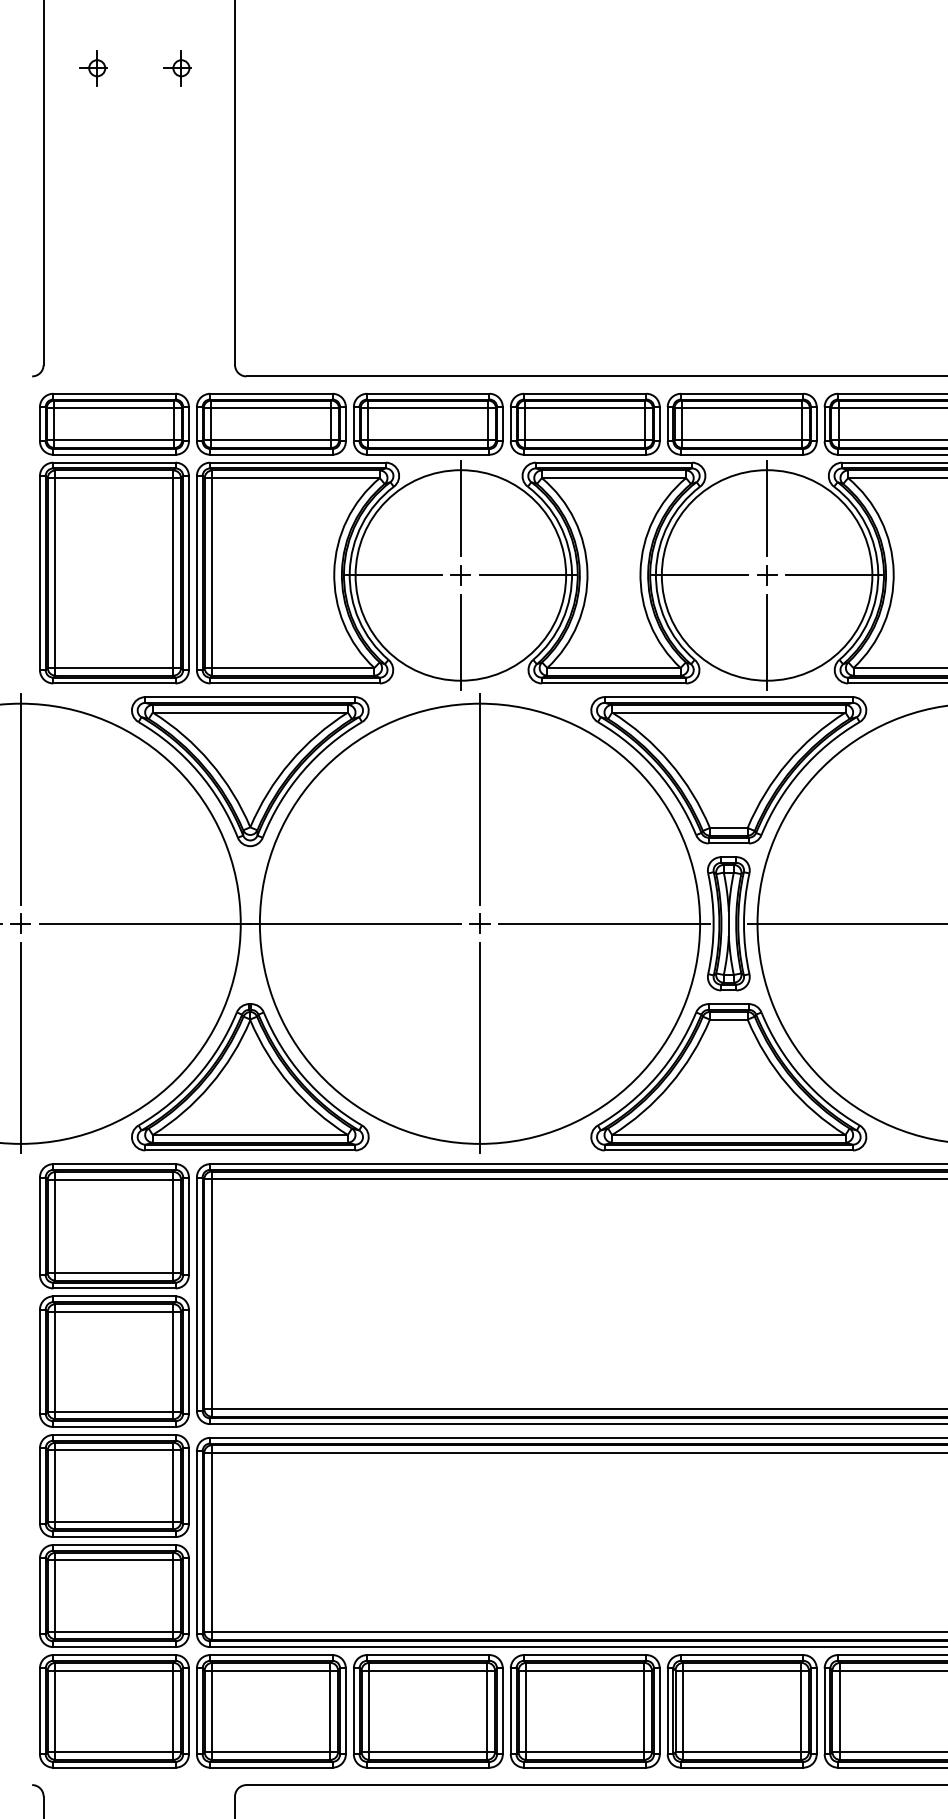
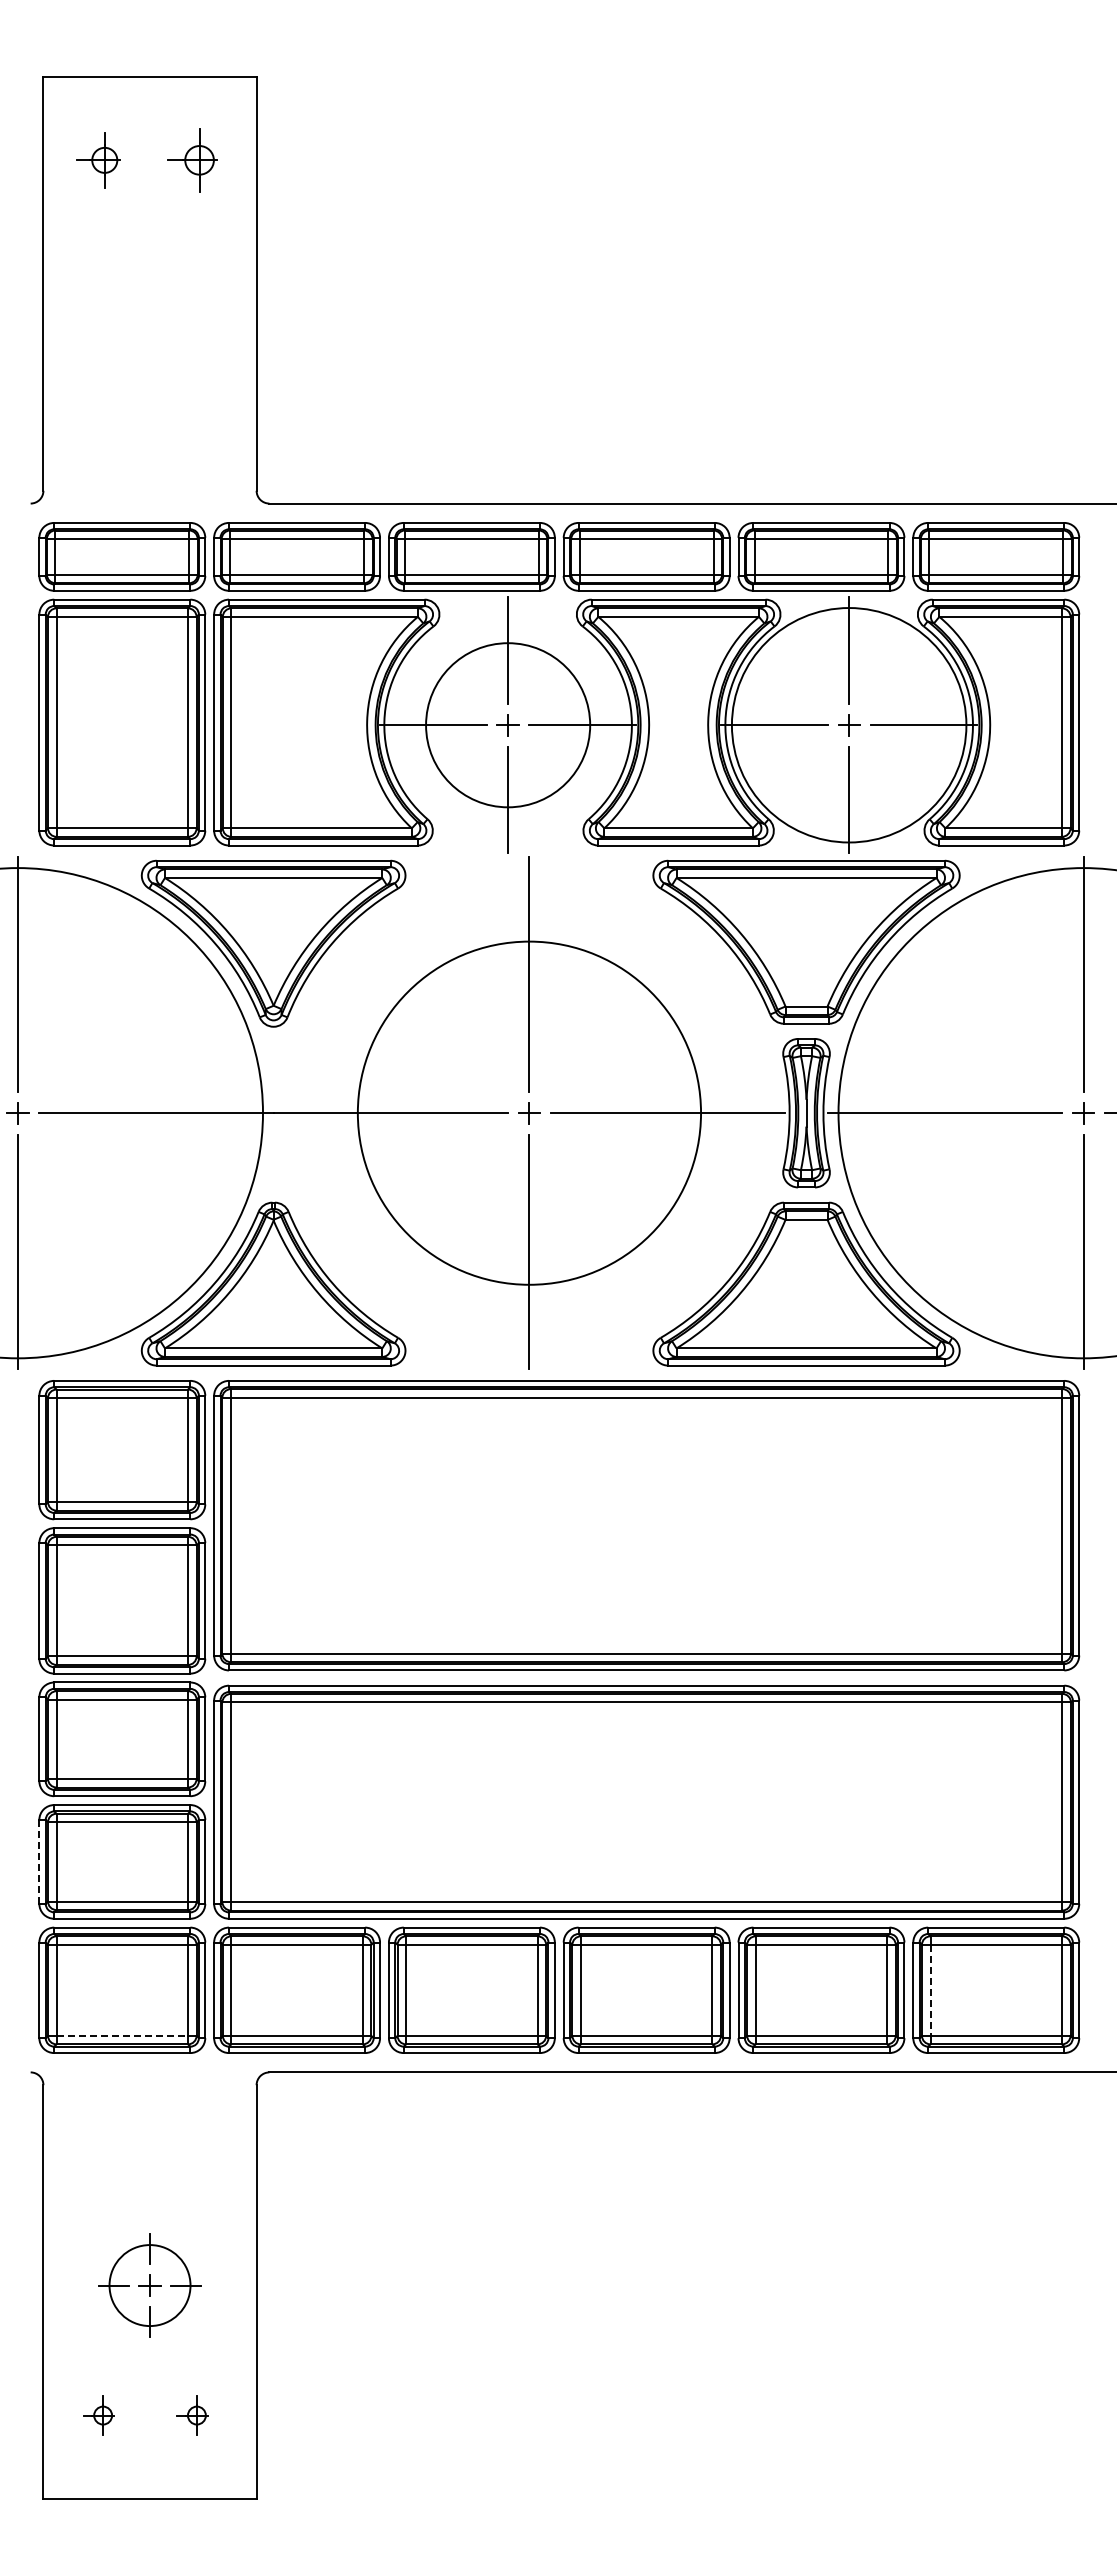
part: (93, 68) -> (98, 160), size x1.4
part: (177, 68) -> (192, 160), size x1.6
circle: (460, 575) -> (507, 725), size x0.7
circle: (480, 924) -> (529, 1113), size x0.7
line: (40, 1595) -> (39, 1861), solid -> dashed
line: (840, 1711) -> (930, 1990), solid -> dashed
line: (114, 1751) -> (122, 2035), solid -> dashed

